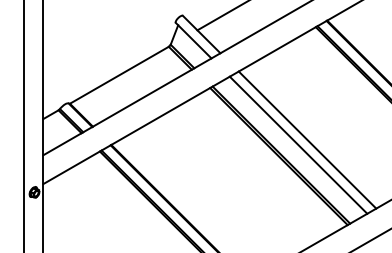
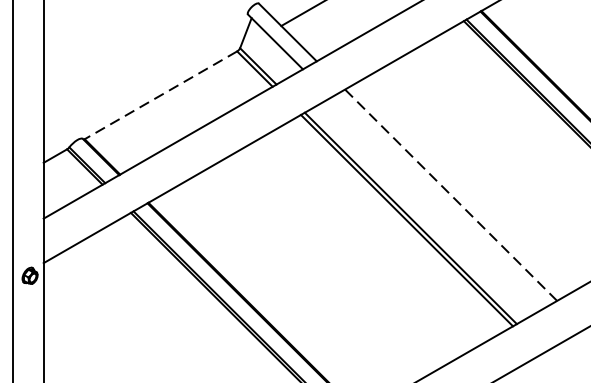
line: (118, 75) -> (159, 95), solid -> dashed
line: (307, 139) -> (451, 194), solid -> dashed
line: (298, 144) -> (437, 202), removed

